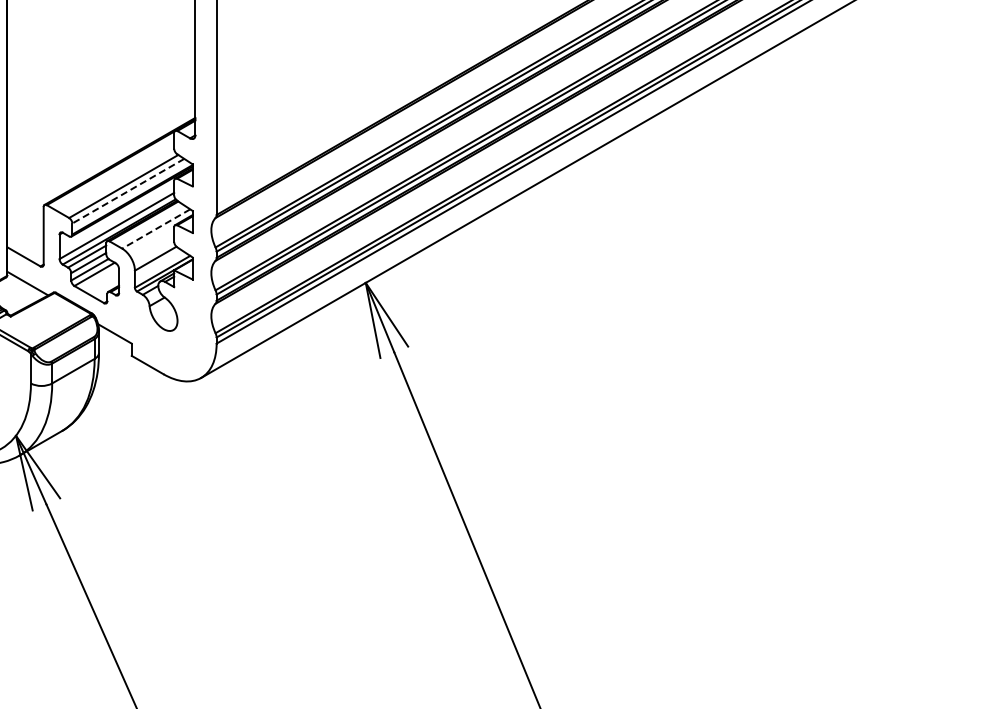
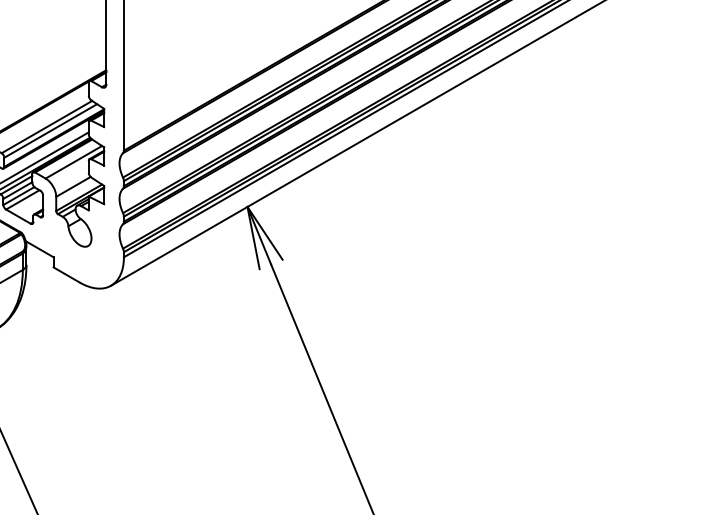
line: (128, 191) -> (50, 131), dashed -> solid
line: (155, 229) -> (73, 162), dashed -> solid

